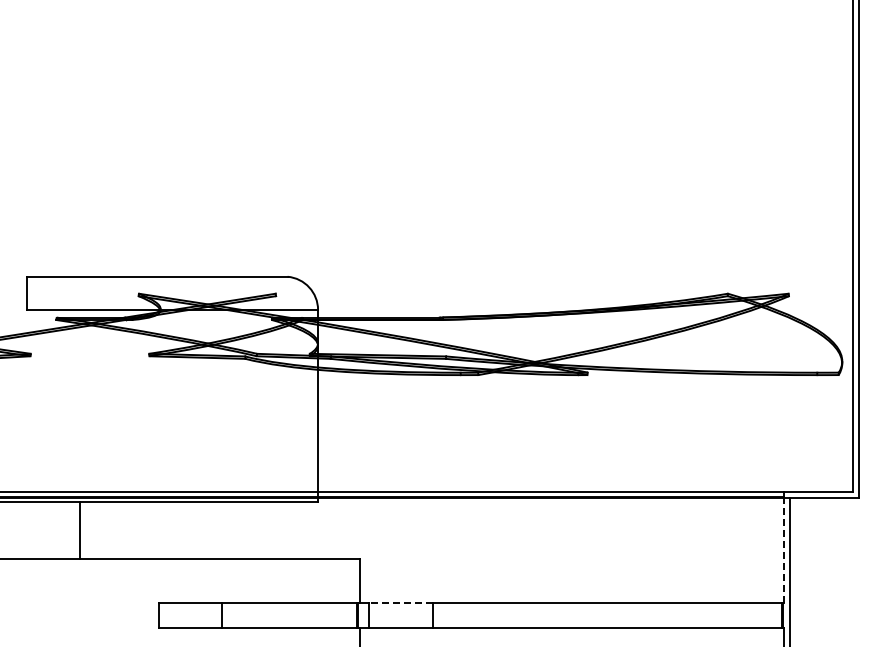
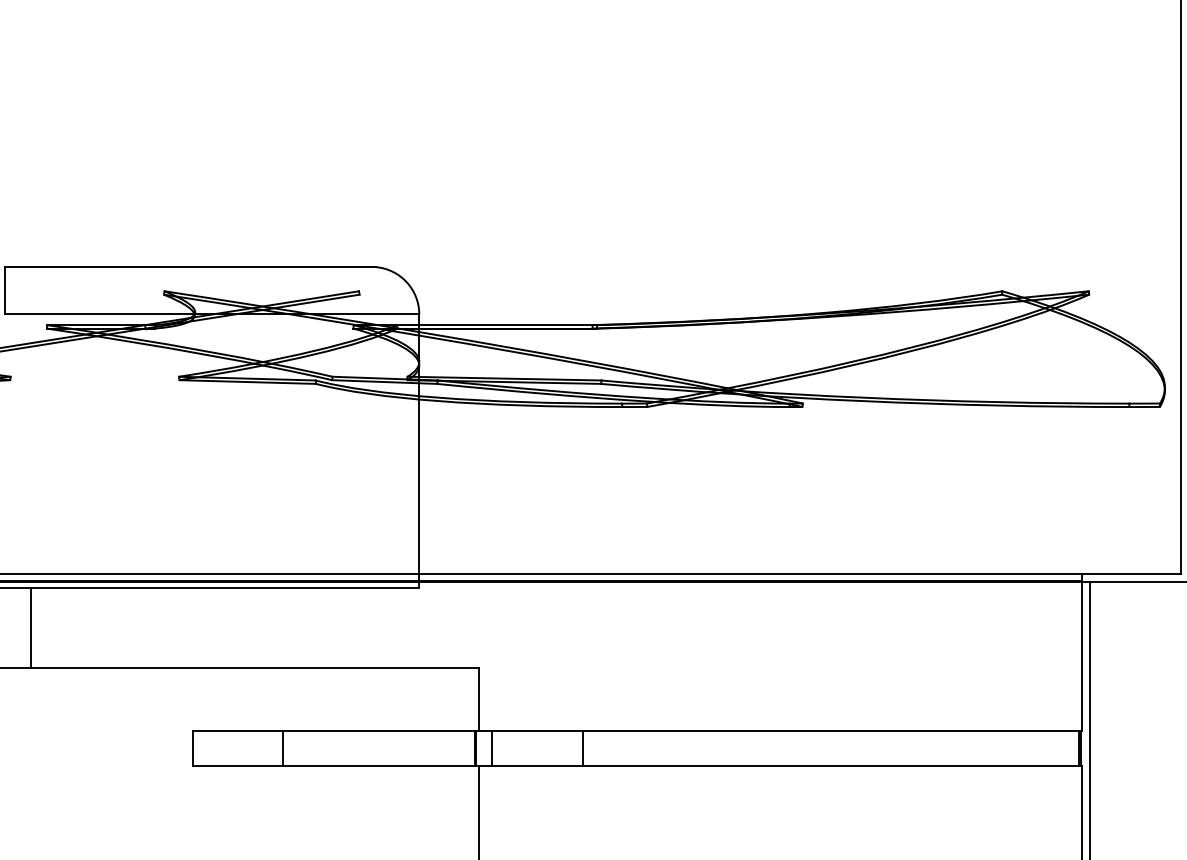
line: (79, 530) -> (30, 628), moved
line: (783, 550) -> (1081, 656), dashed -> solid
line: (401, 603) -> (537, 731), dashed -> solid

